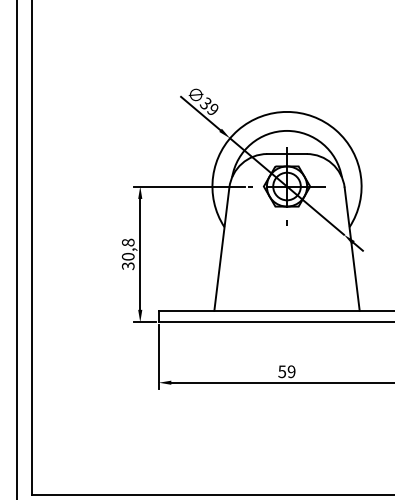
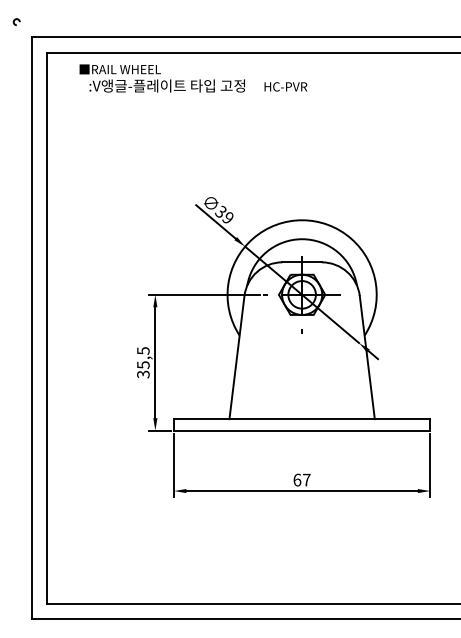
text: (128, 250) -> (143, 358), 30,8 -> 35,5
text: (286, 371) -> (301, 479), 59 -> 67

